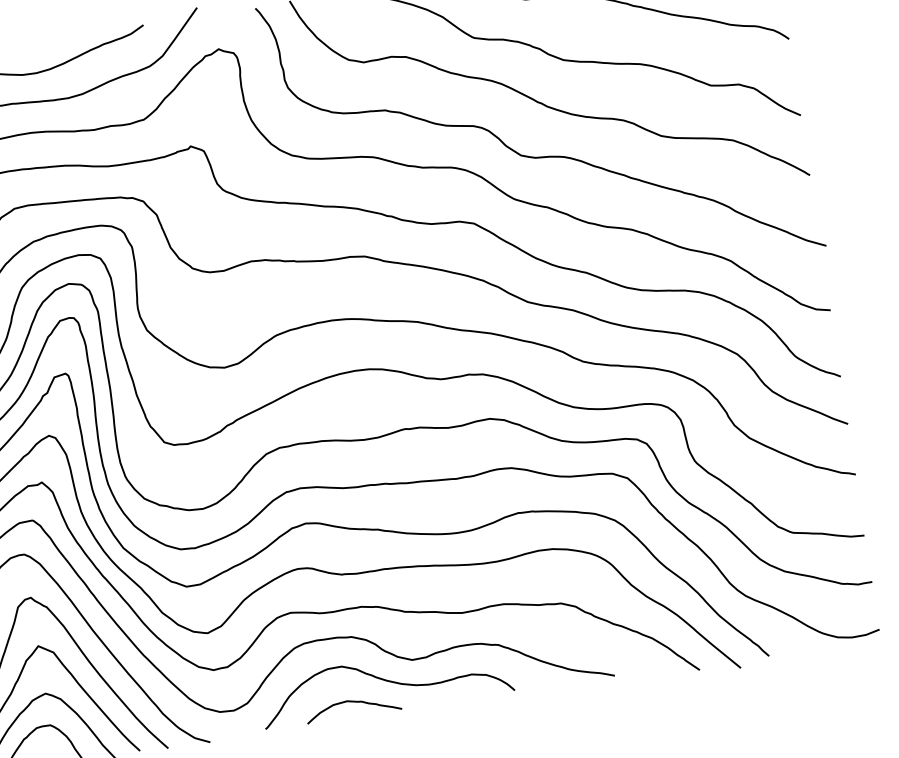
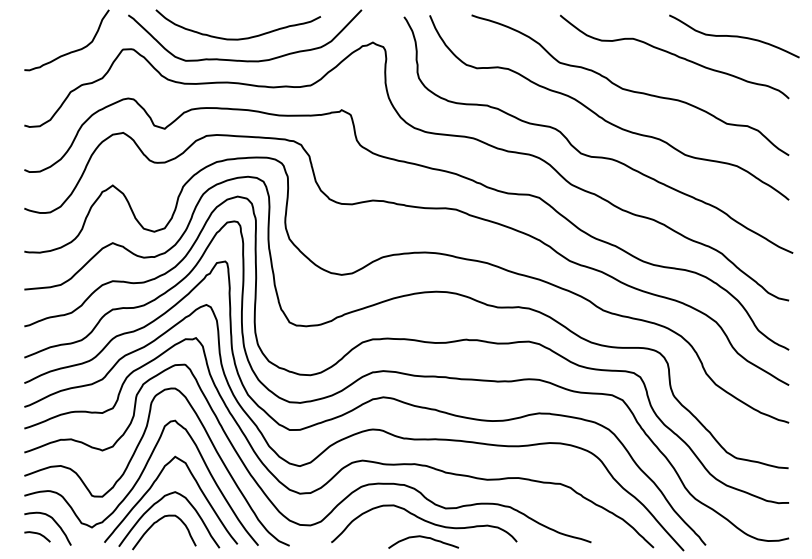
curve: (353, 703) -> (424, 538), moved

